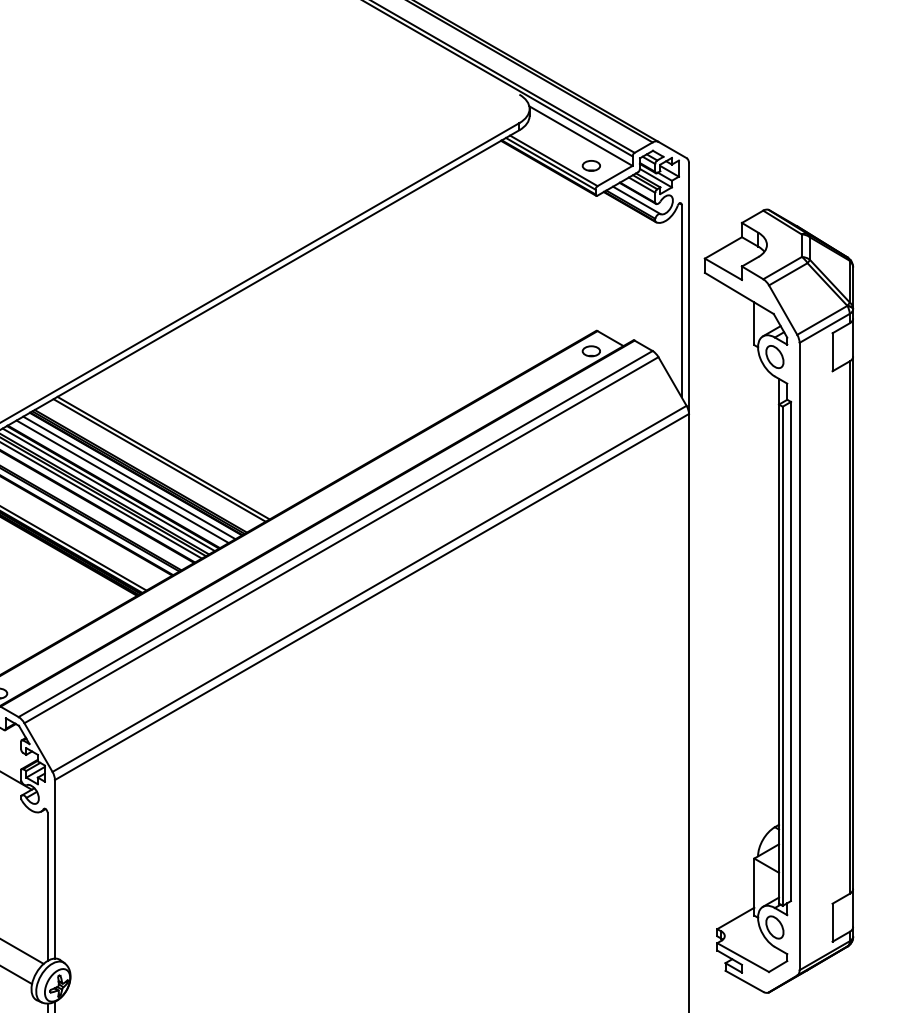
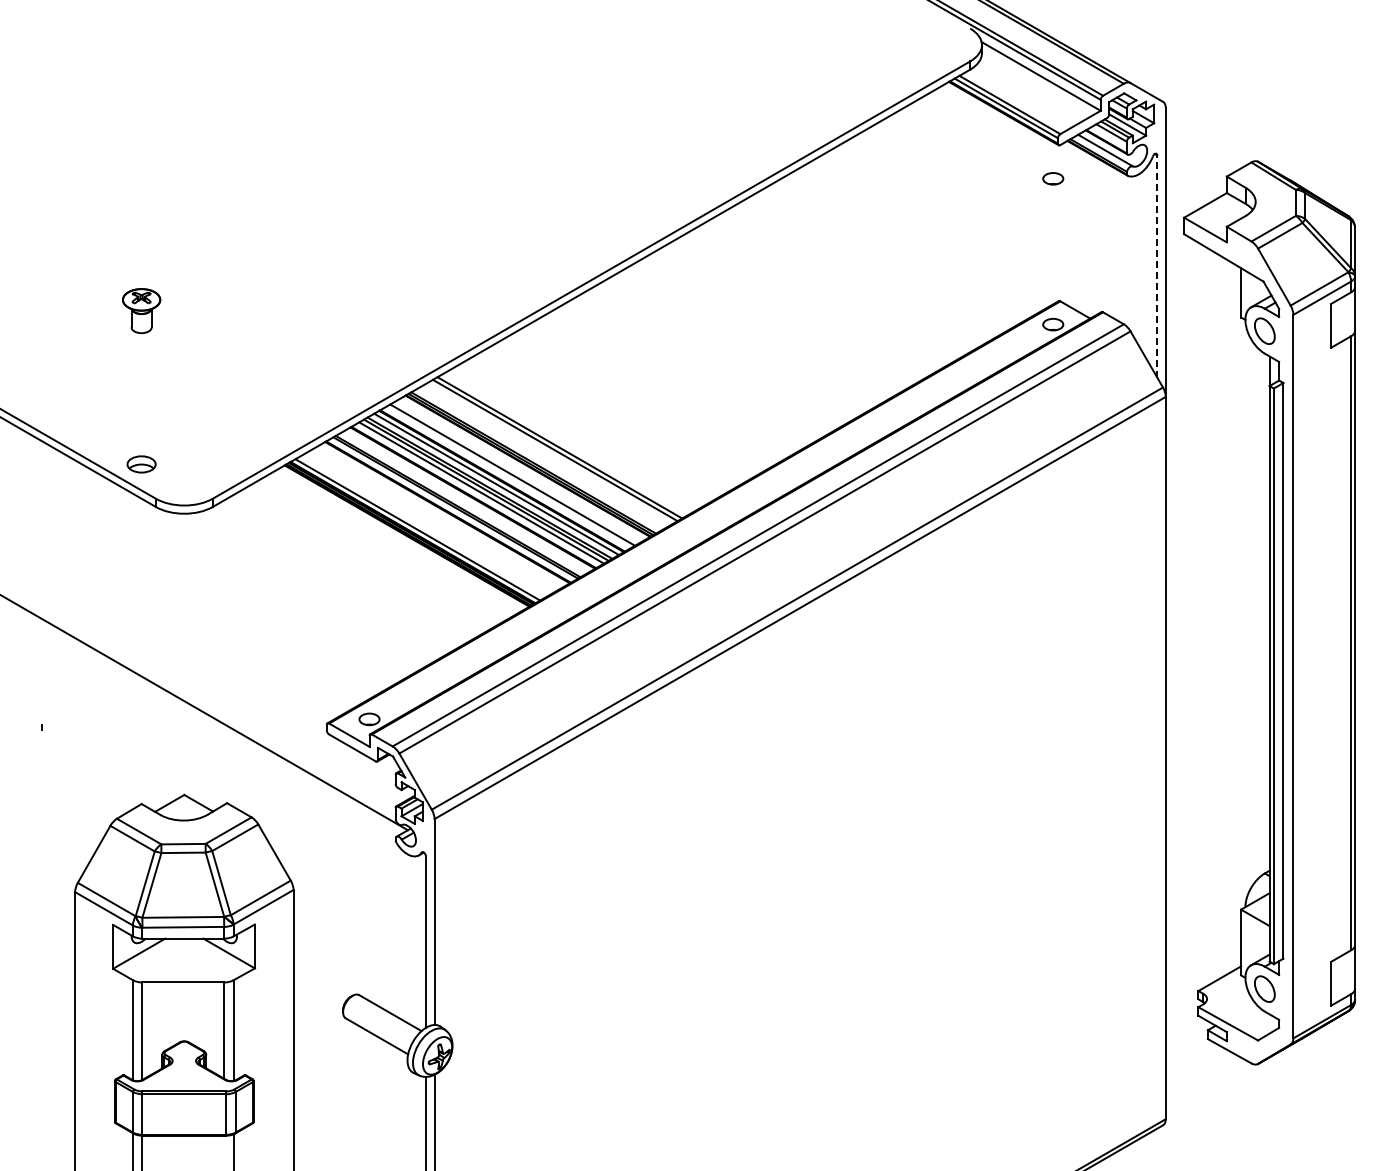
part: (591, 165) -> (1053, 178), moved
line: (681, 300) -> (1157, 265), solid -> dashed
line: (129, 477) -> (520, 470), removed

